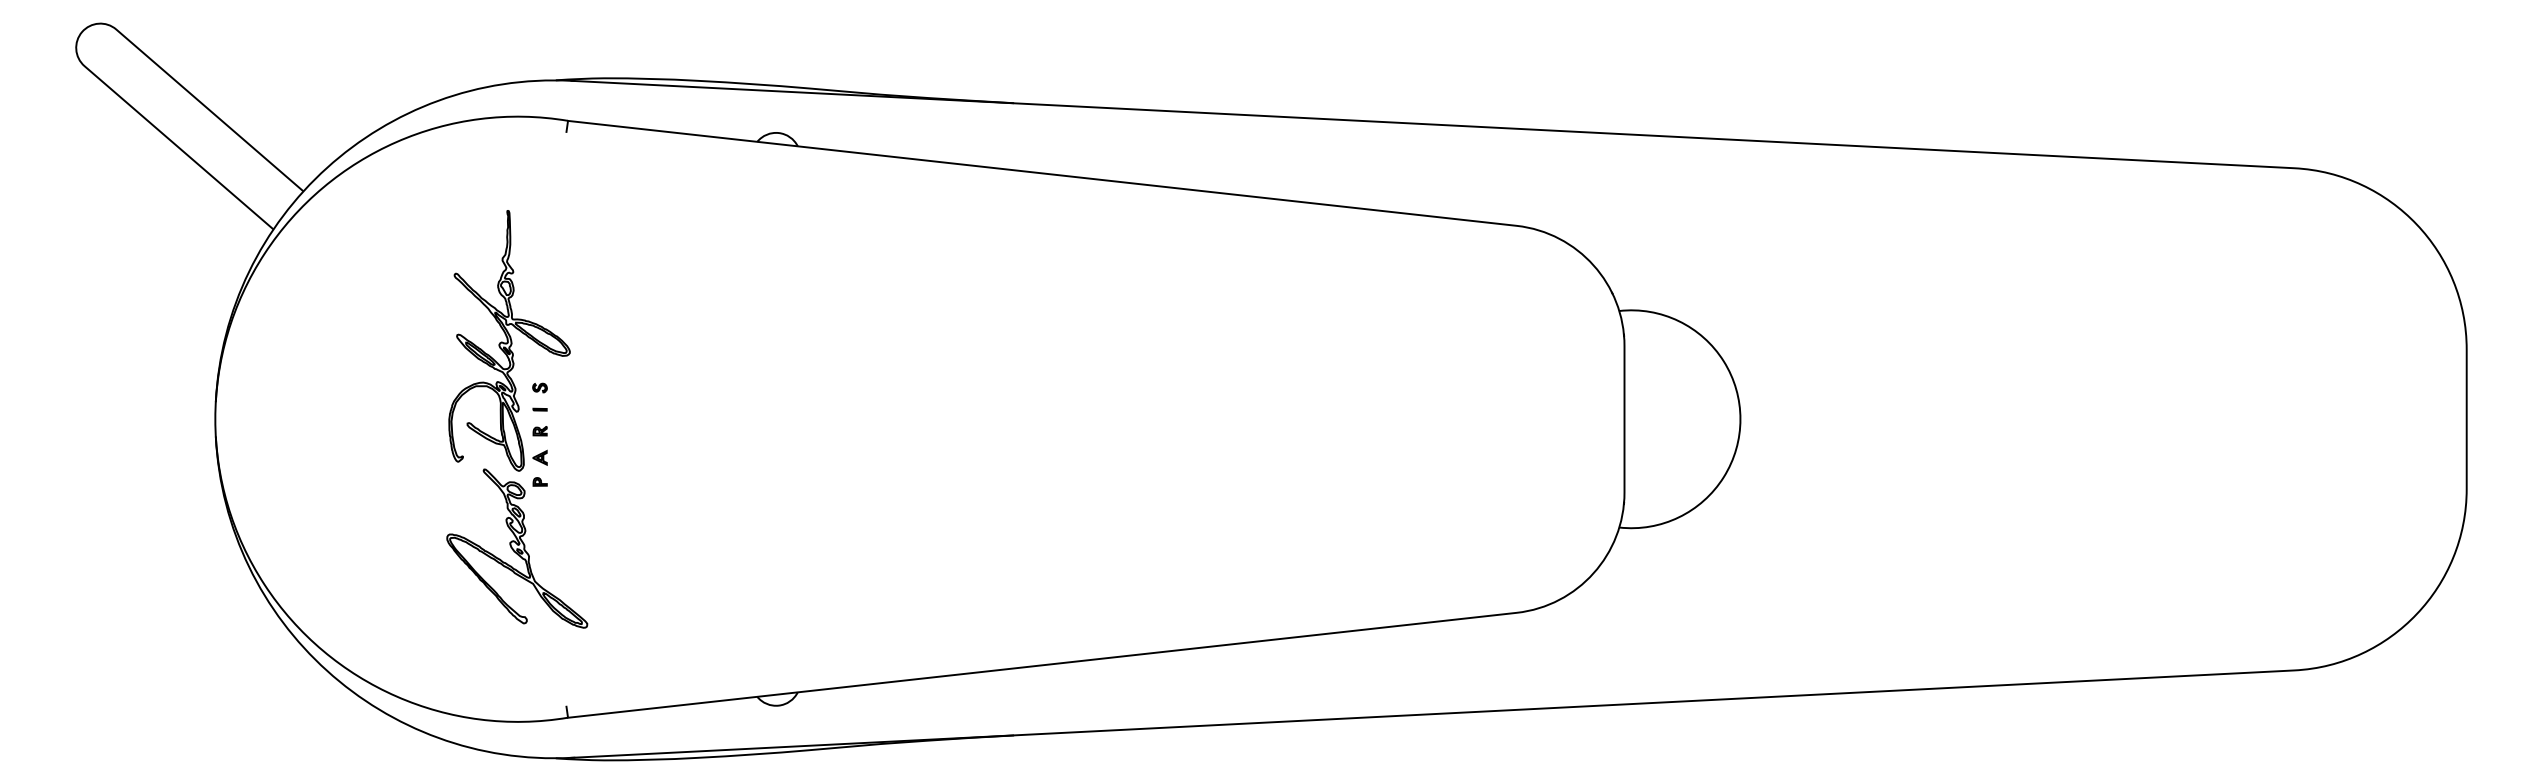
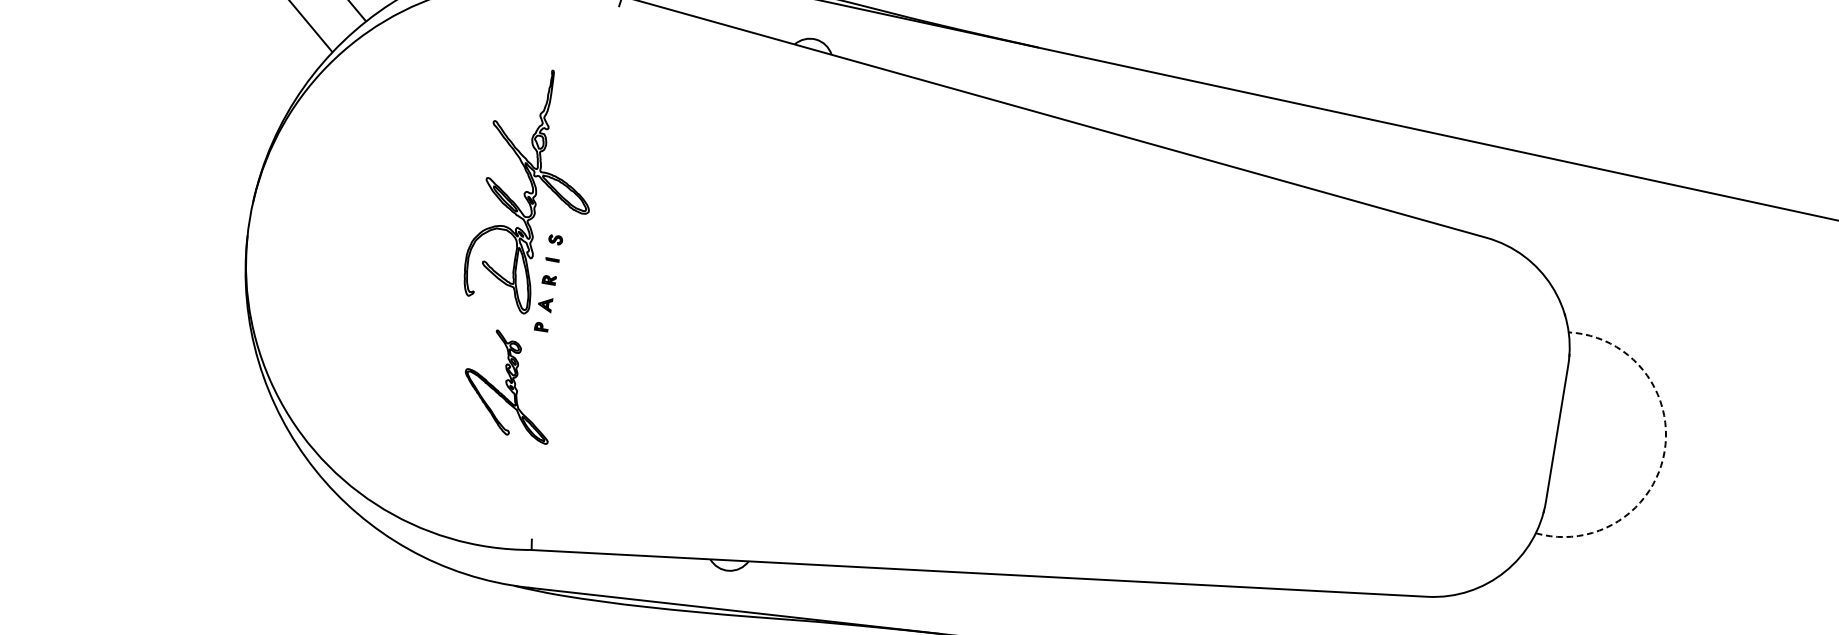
arc: (1740, 419) -> (1664, 451), solid -> dashed
part: (517, 548) -> (510, 385), size x0.7

